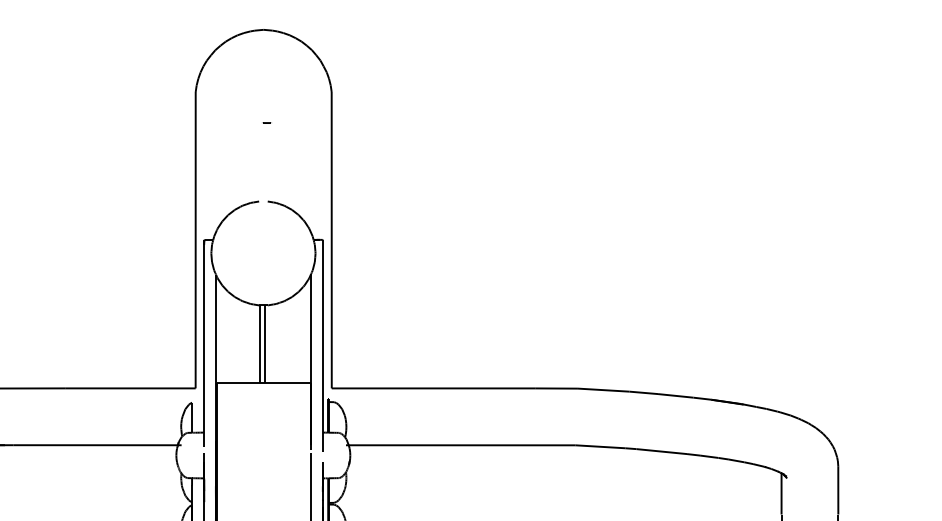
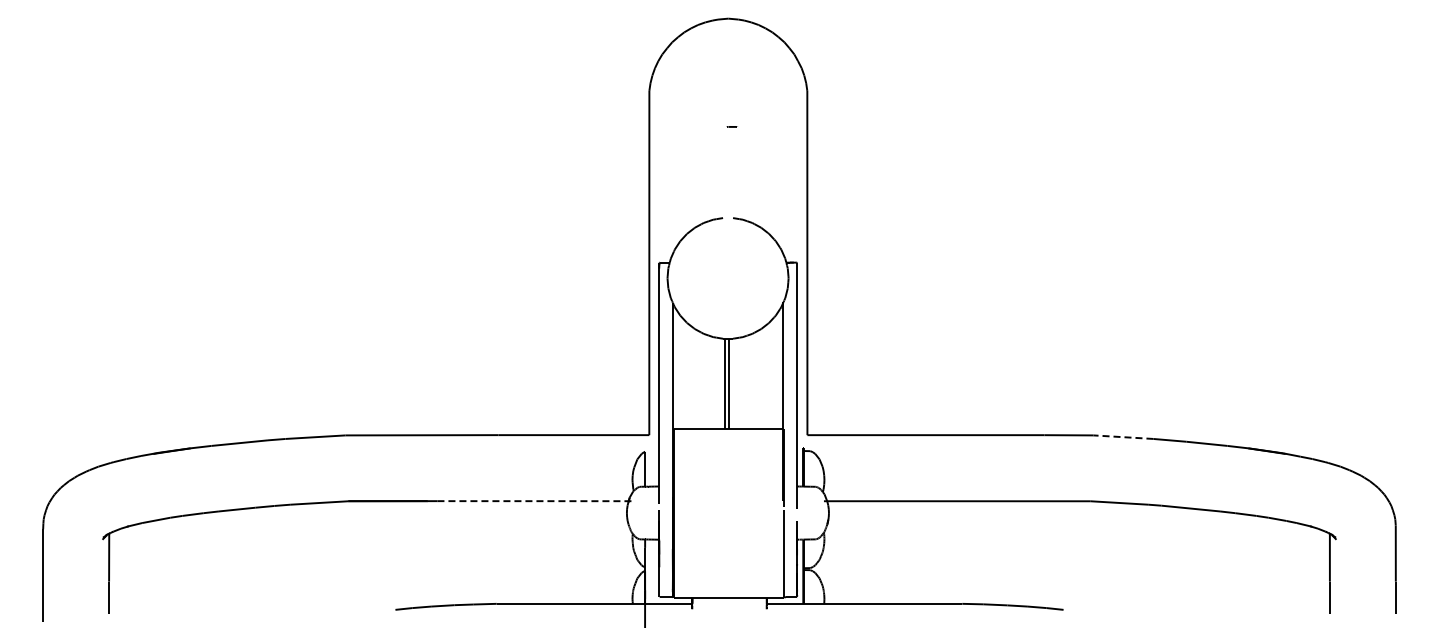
line: (603, 390) -> (1122, 437), solid -> dashed
line: (97, 445) -> (535, 501), solid -> dashed

